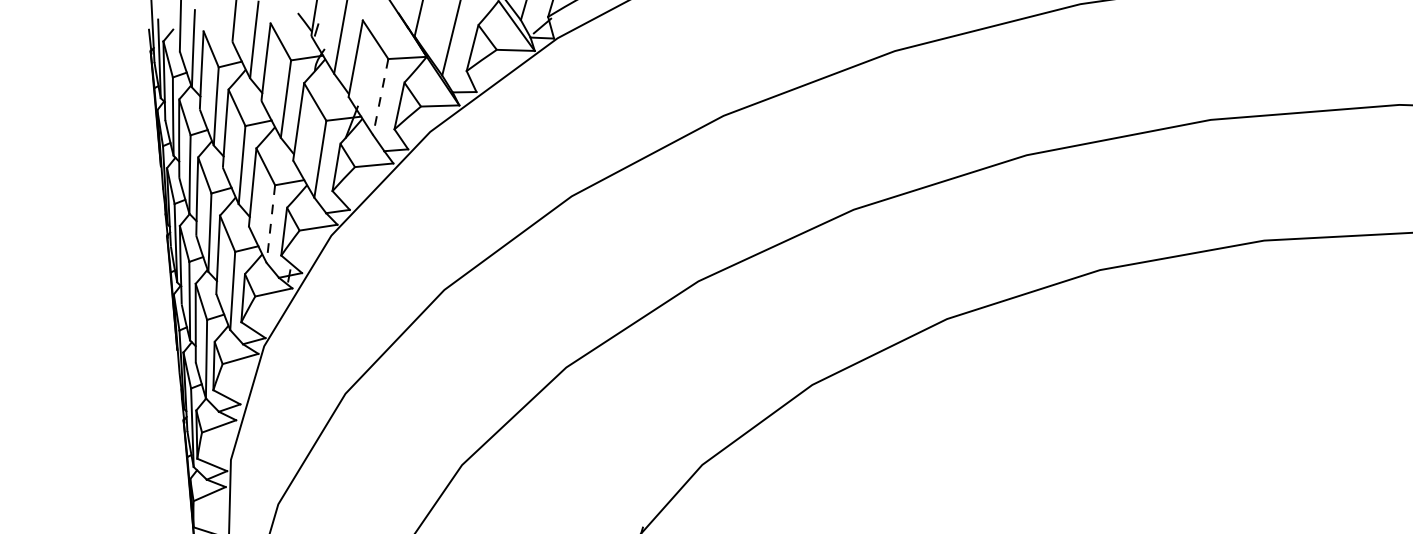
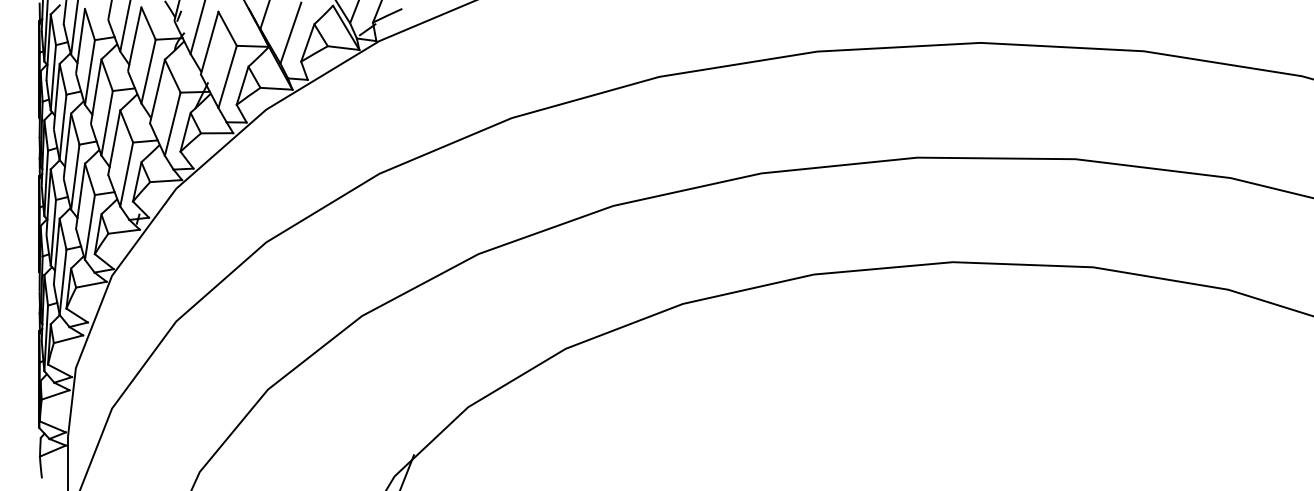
line: (380, 97) -> (227, 77), dashed -> solid
line: (270, 224) -> (126, 174), dashed -> solid

